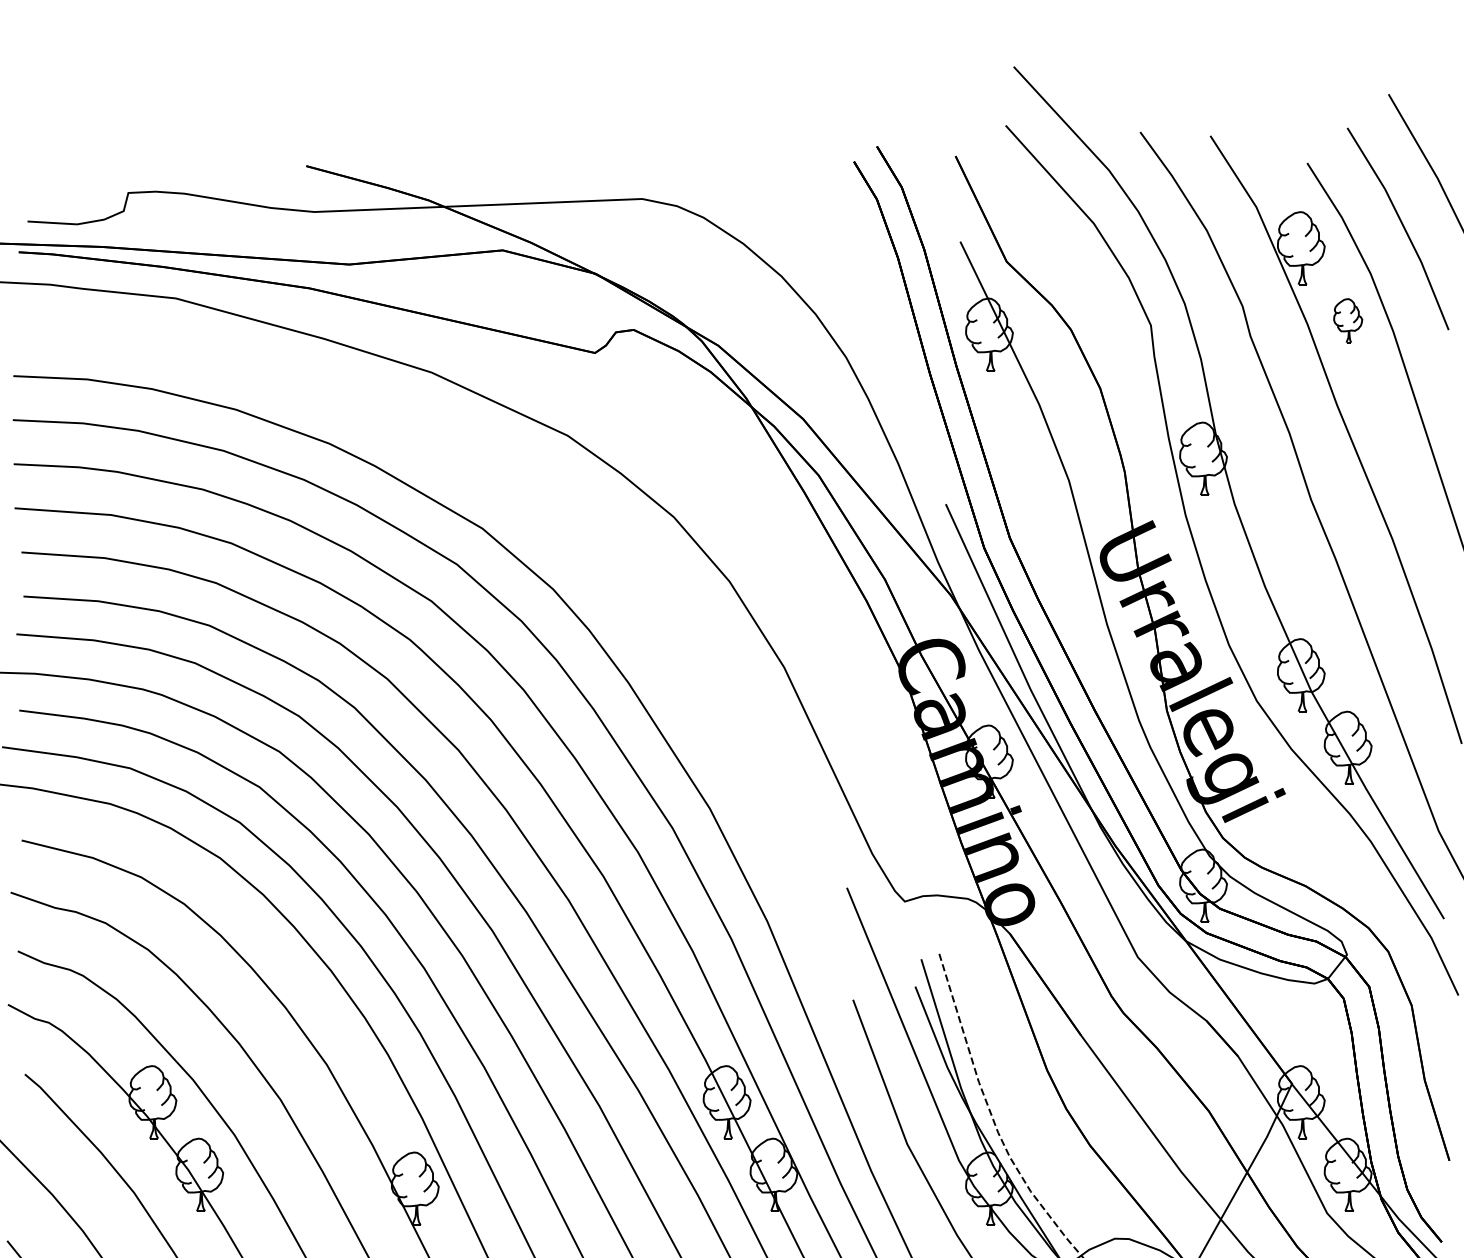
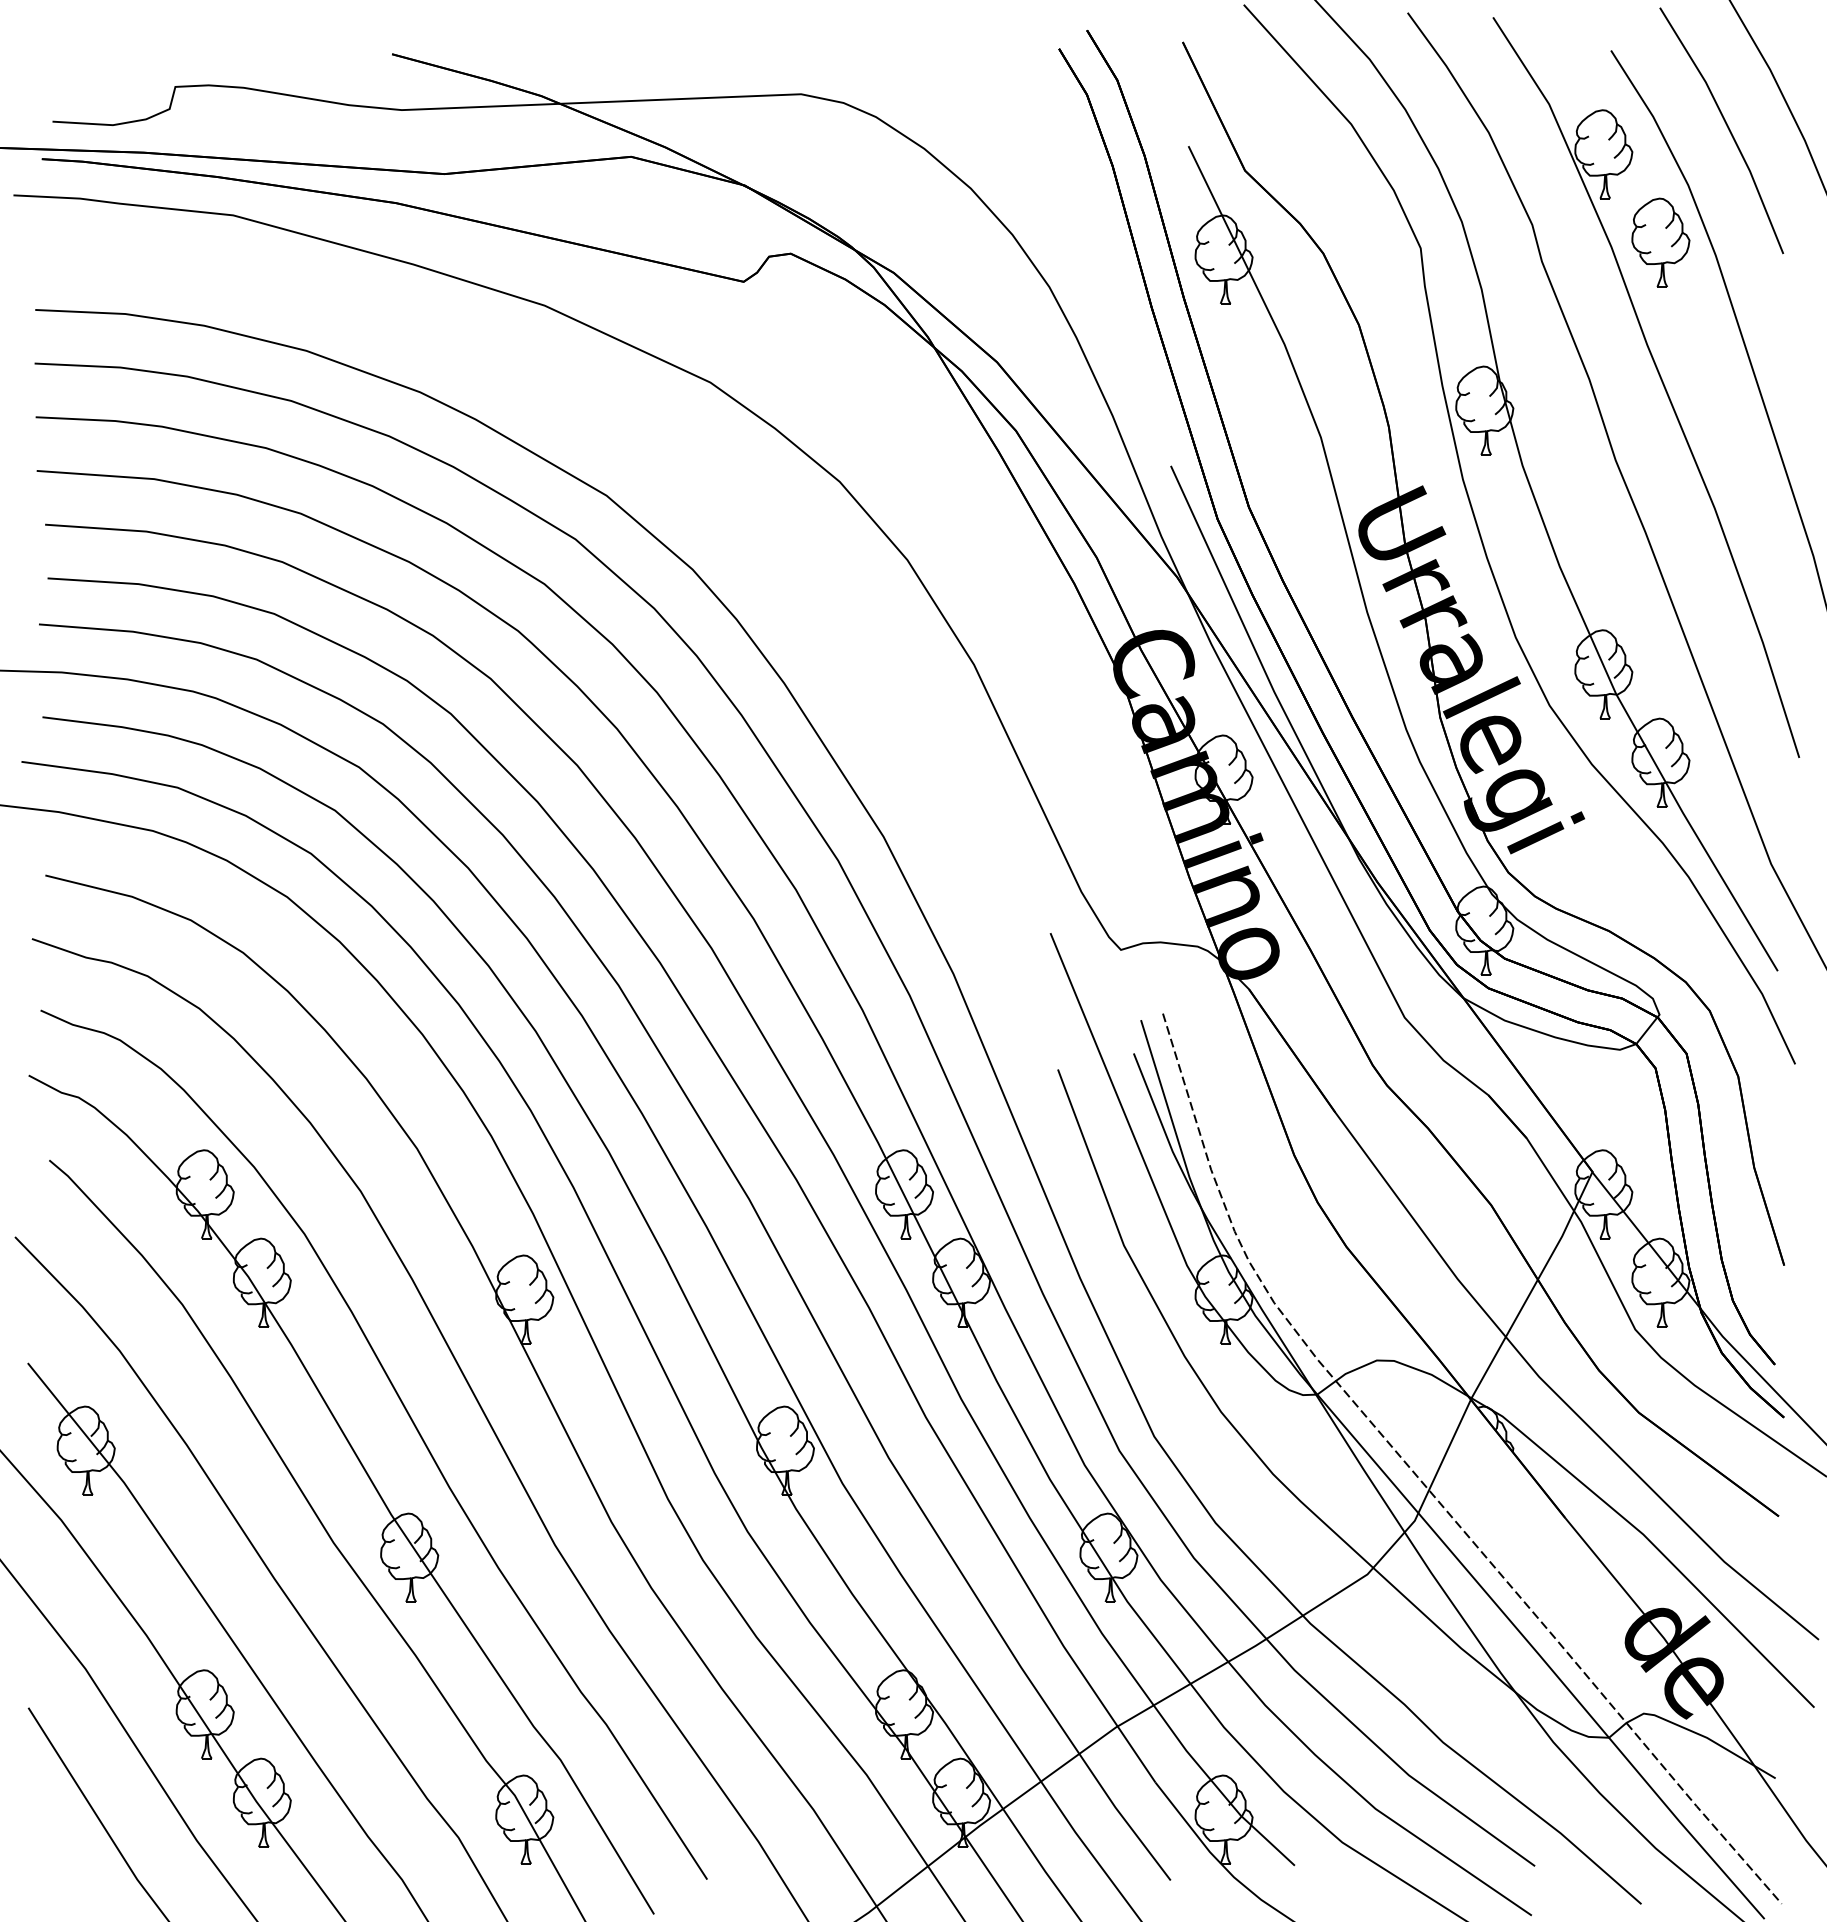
part: (1347, 320) -> (1660, 242), size x1.67

